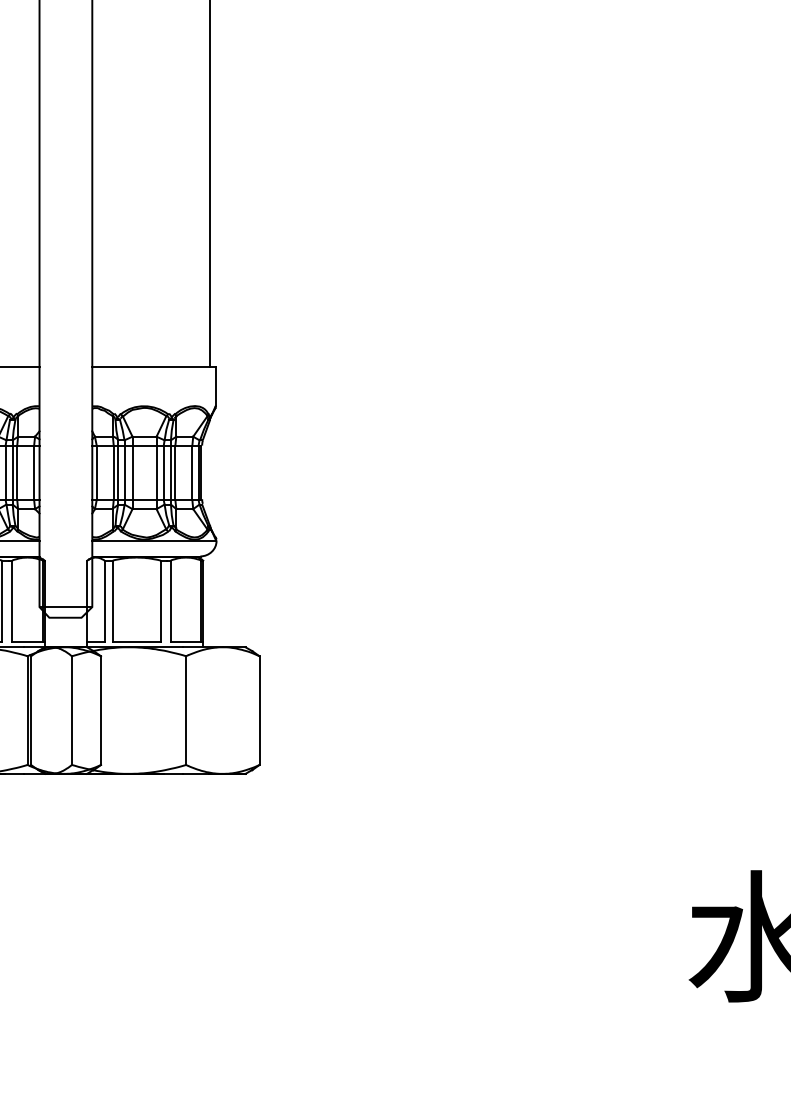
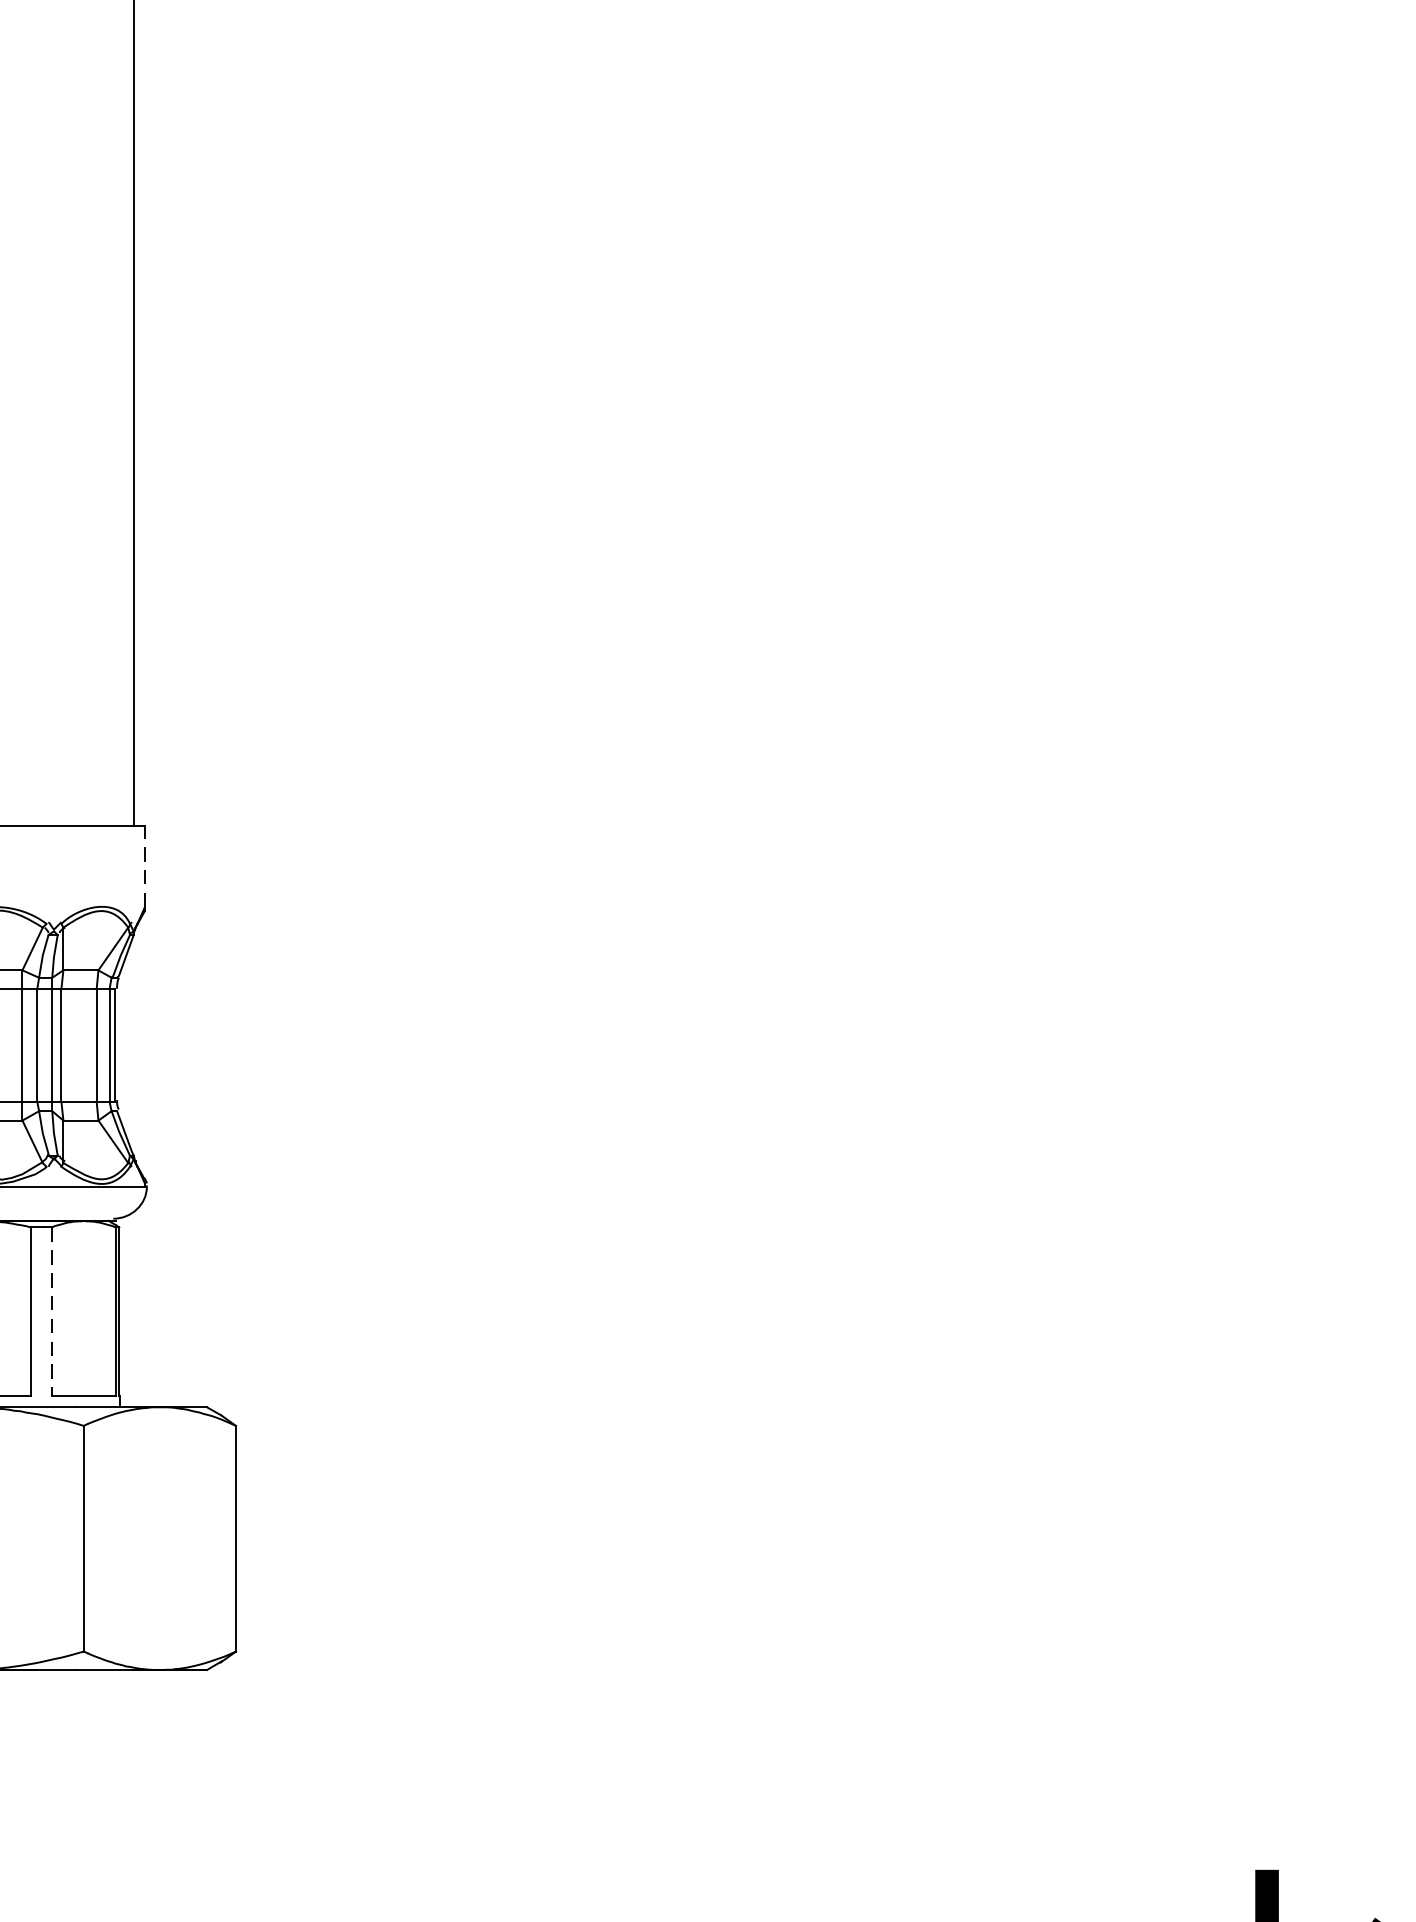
line: (215, 386) -> (144, 866), solid -> dashed
line: (170, 601) -> (51, 1312), solid -> dashed

